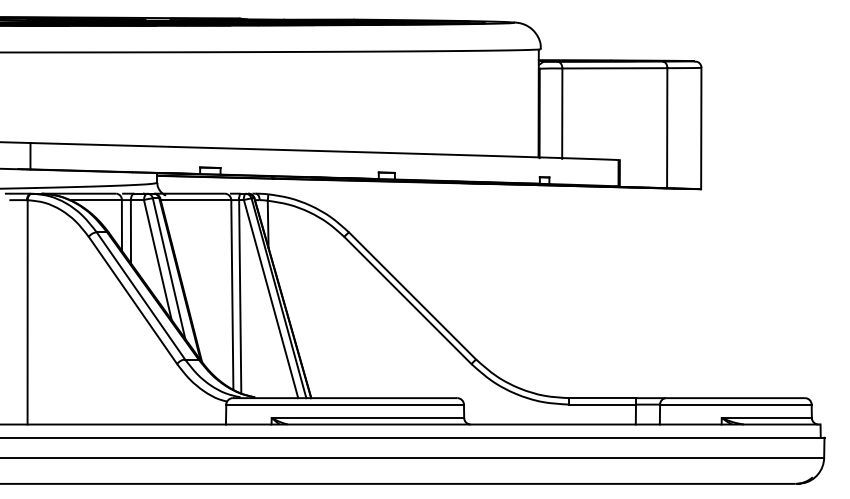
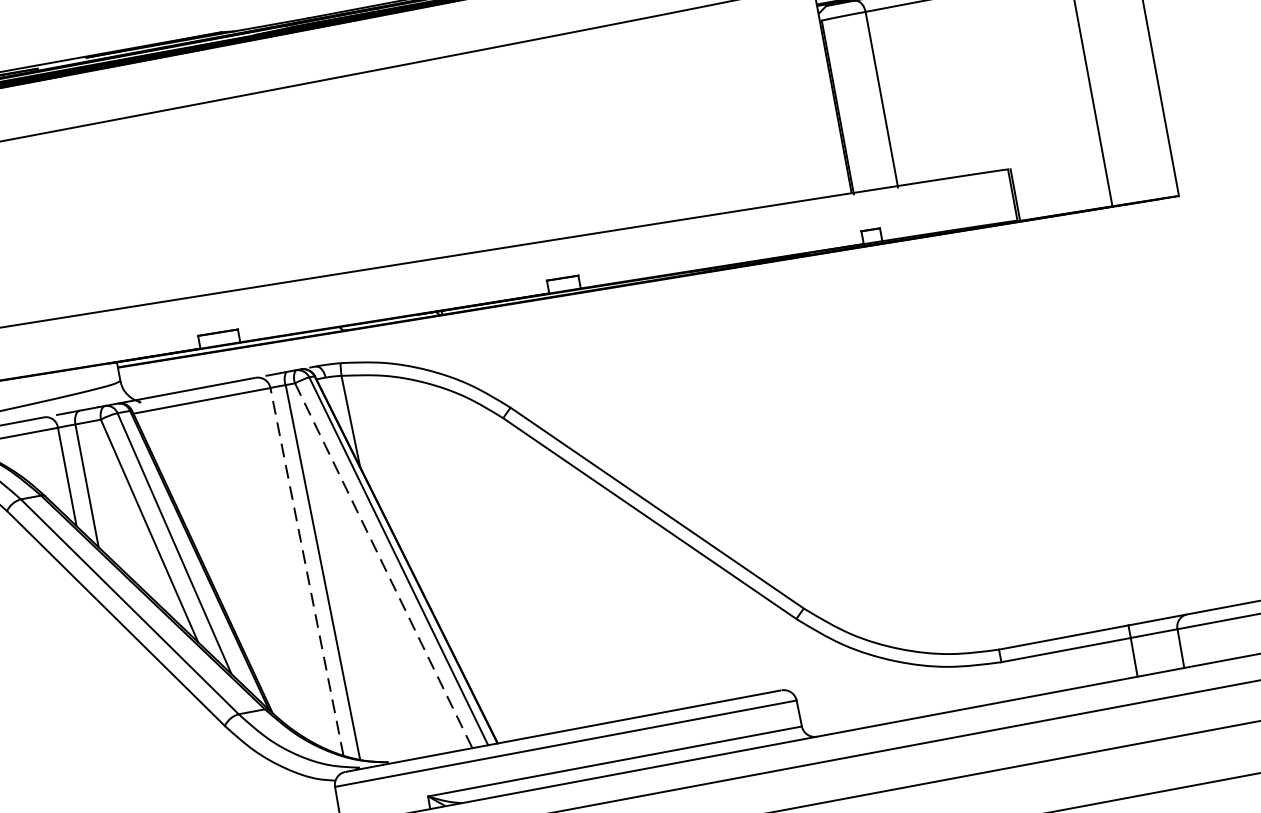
line: (232, 295) -> (307, 572), solid -> dashed
line: (271, 299) -> (384, 566), solid -> dashed

